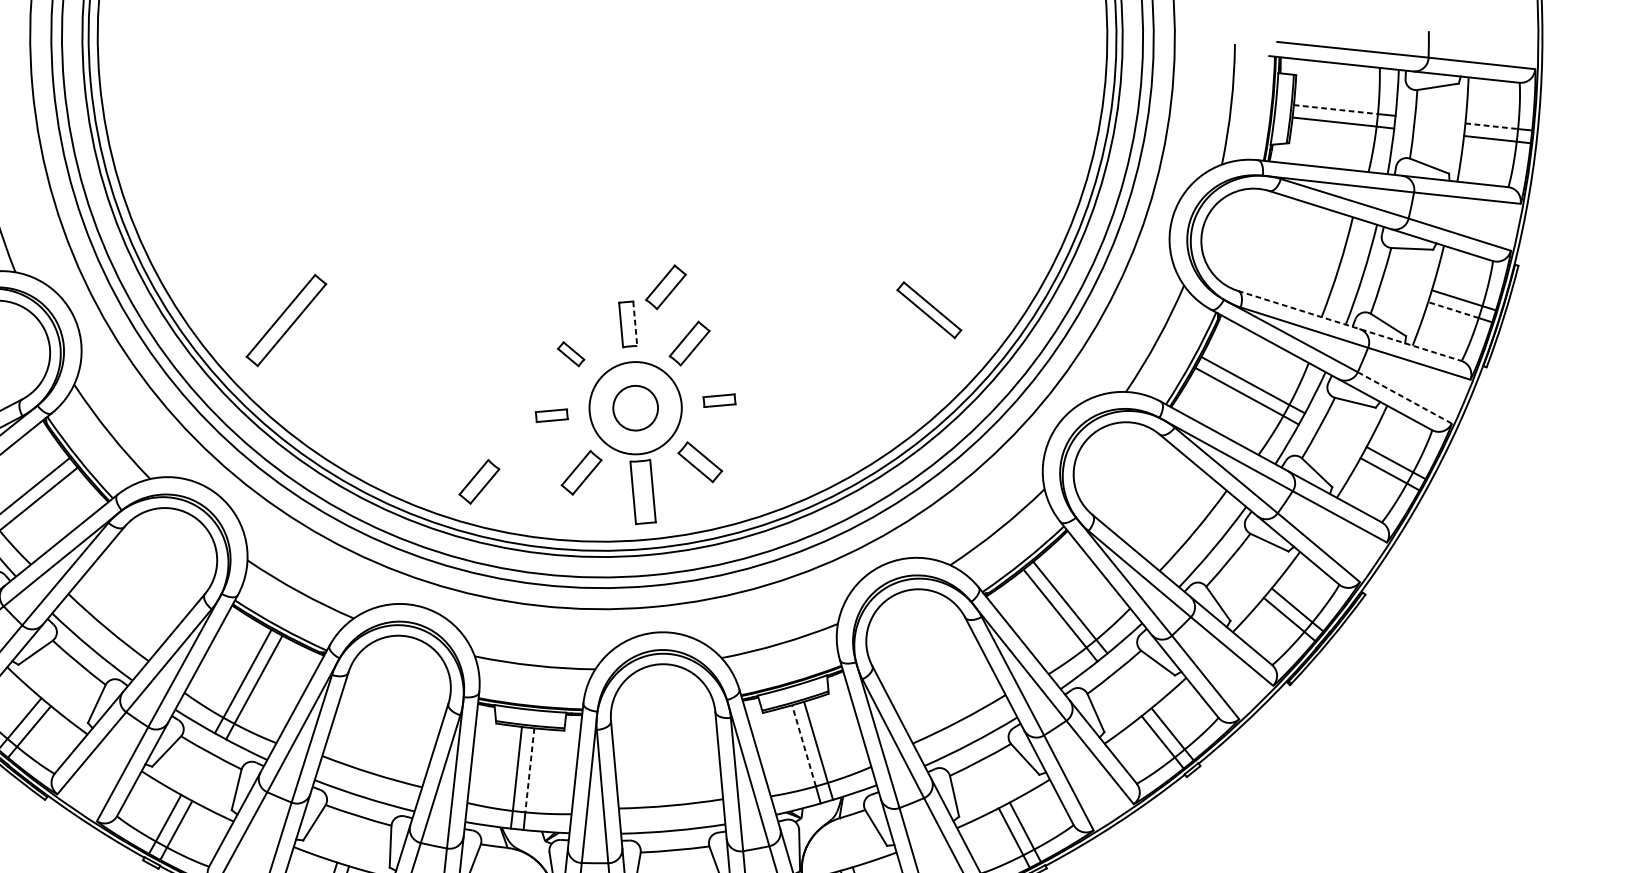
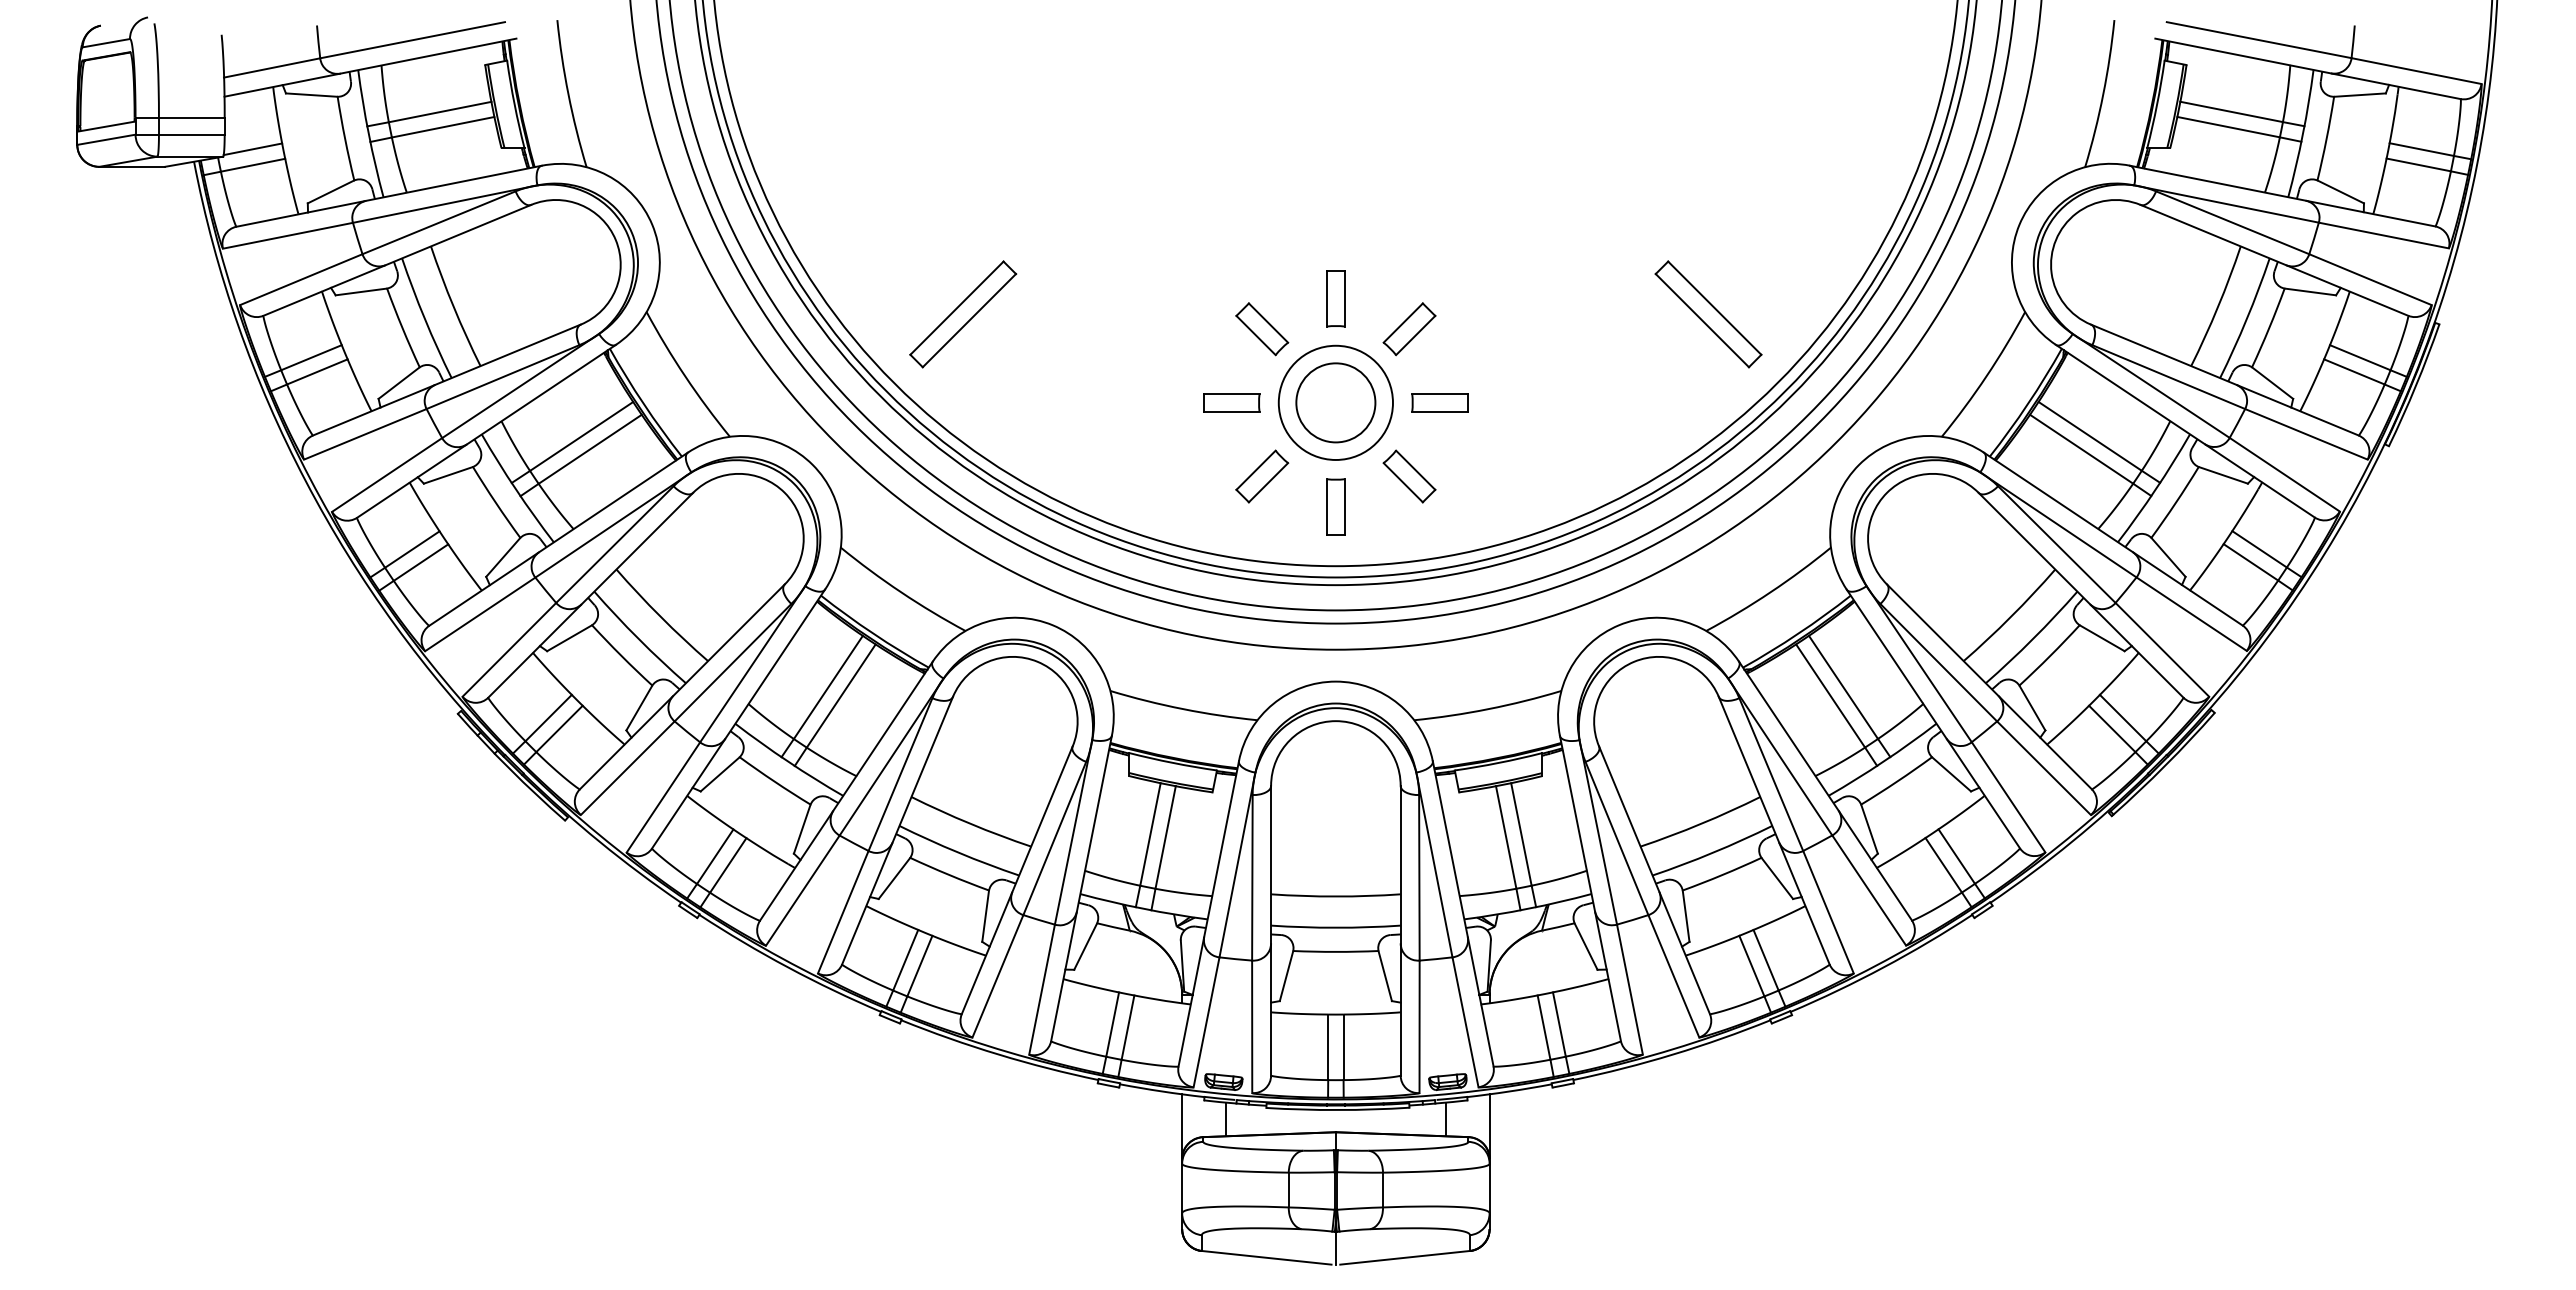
line: (1336, 109) -> (2232, 112), dashed -> solid
line: (1491, 126) -> (2421, 149), dashed -> solid
part: (665, 287) -> (1386, 257), removed
line: (1453, 309) -> (2354, 371), dashed -> solid
part: (929, 310) -> (1708, 314), size x1.43
part: (286, 320) -> (963, 314), moved
line: (635, 323) -> (1344, 298), dashed -> solid
line: (1349, 326) -> (2224, 380), dashed -> solid
part: (571, 354) -> (1262, 329), size x1.67
line: (1404, 397) -> (2284, 474), dashed -> solid
part: (719, 400) -> (1439, 402), size x1.43
circle: (635, 407) -> (1335, 402), size x1.43
part: (551, 415) -> (1231, 402), size x1.43
part: (479, 481) -> (1135, 476), removed
part: (642, 491) -> (1335, 506), size x0.71
line: (804, 745) -> (1506, 836), dashed -> solid
line: (529, 770) -> (1165, 837), dashed -> solid

